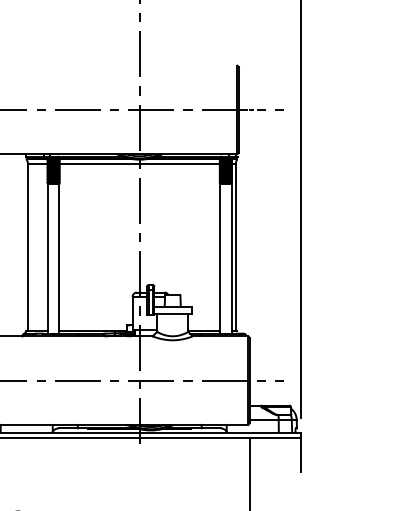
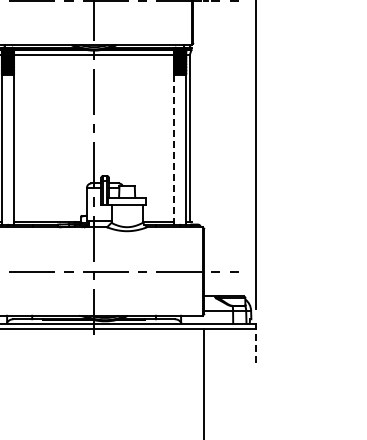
line: (220, 258) -> (174, 149), solid -> dashed
line: (301, 454) -> (255, 345), solid -> dashed

